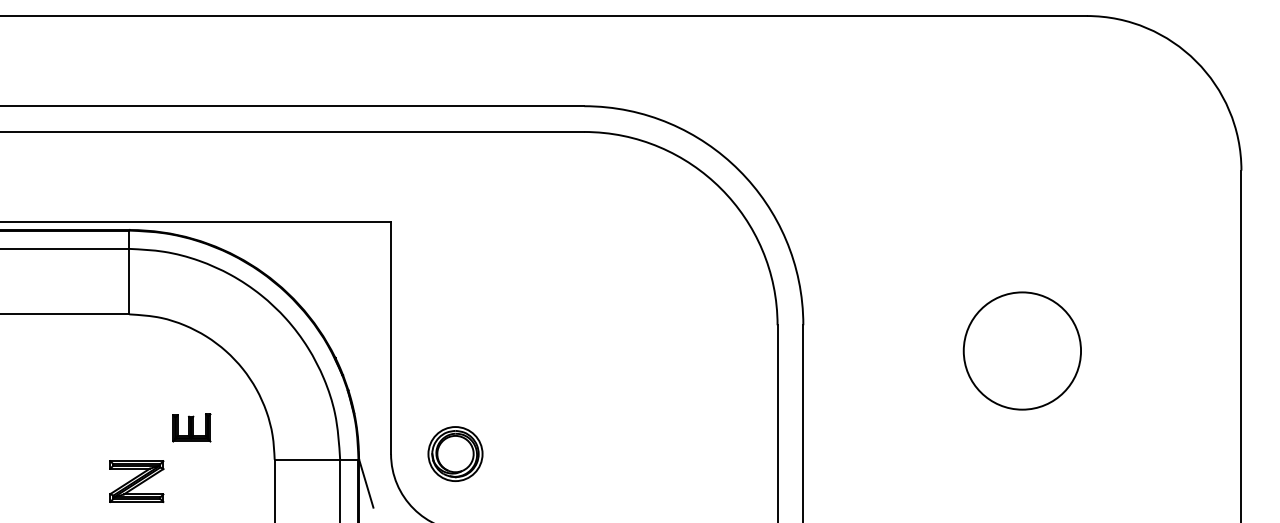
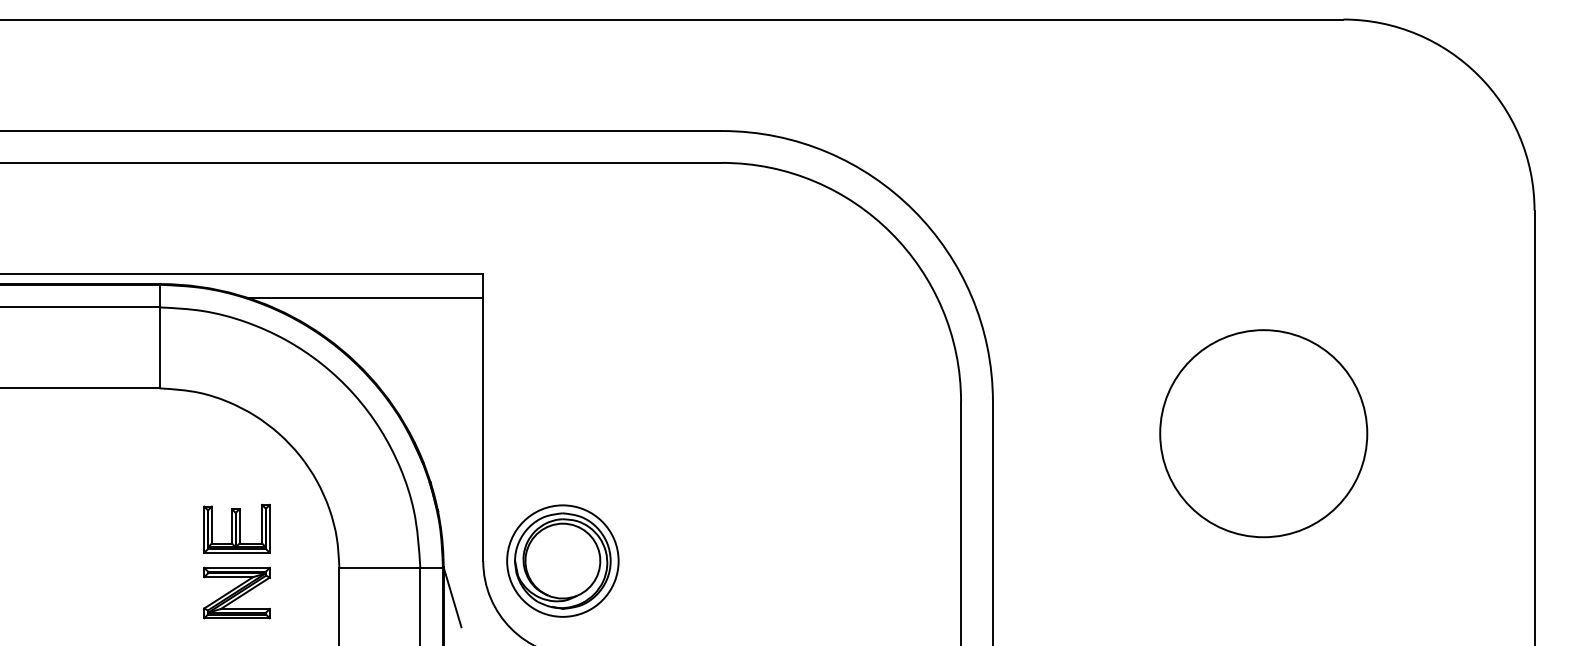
line: (295, 241) -> (365, 298), added
circle: (1022, 350) -> (1263, 433), size x1.43
part: (191, 427) -> (236, 528), size x1.43
part: (455, 453) -> (562, 560), size x1.67
part: (136, 481) -> (236, 592), moved

